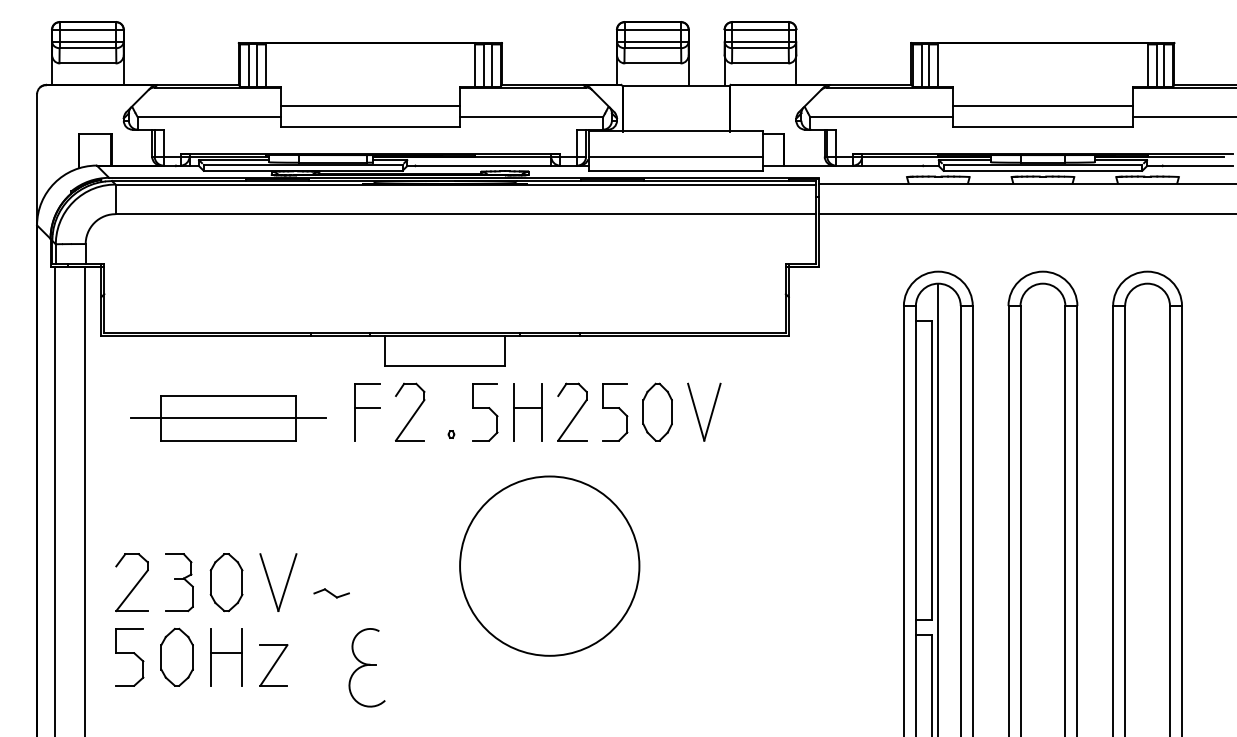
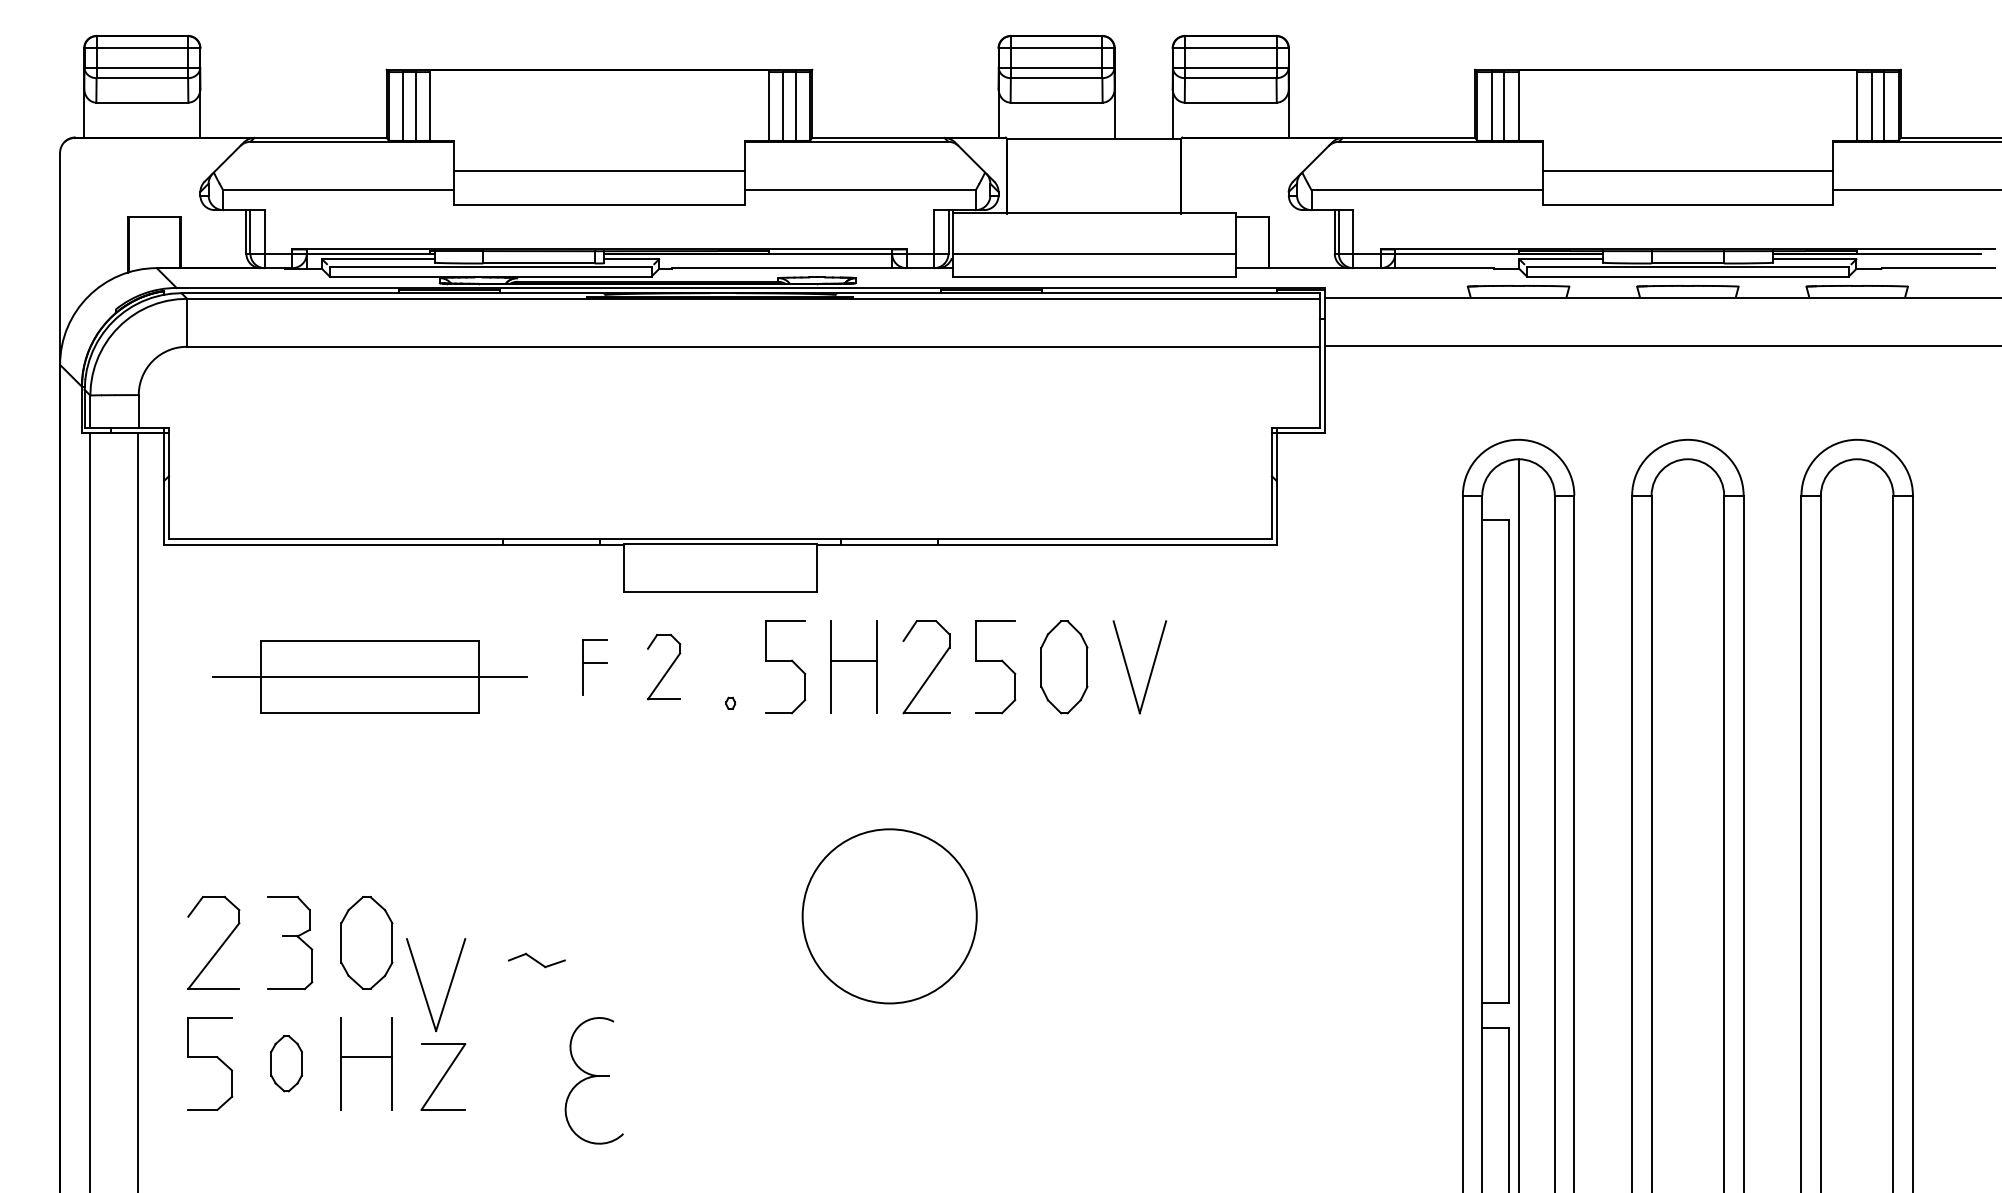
part: (410, 411) -> (664, 666), size x0.7
part: (367, 412) -> (594, 667), size x0.6
circle: (549, 565) -> (889, 915), size x0.6
part: (285, 584) -> (447, 988), moved
part: (176, 656) -> (285, 1062), size x0.6

